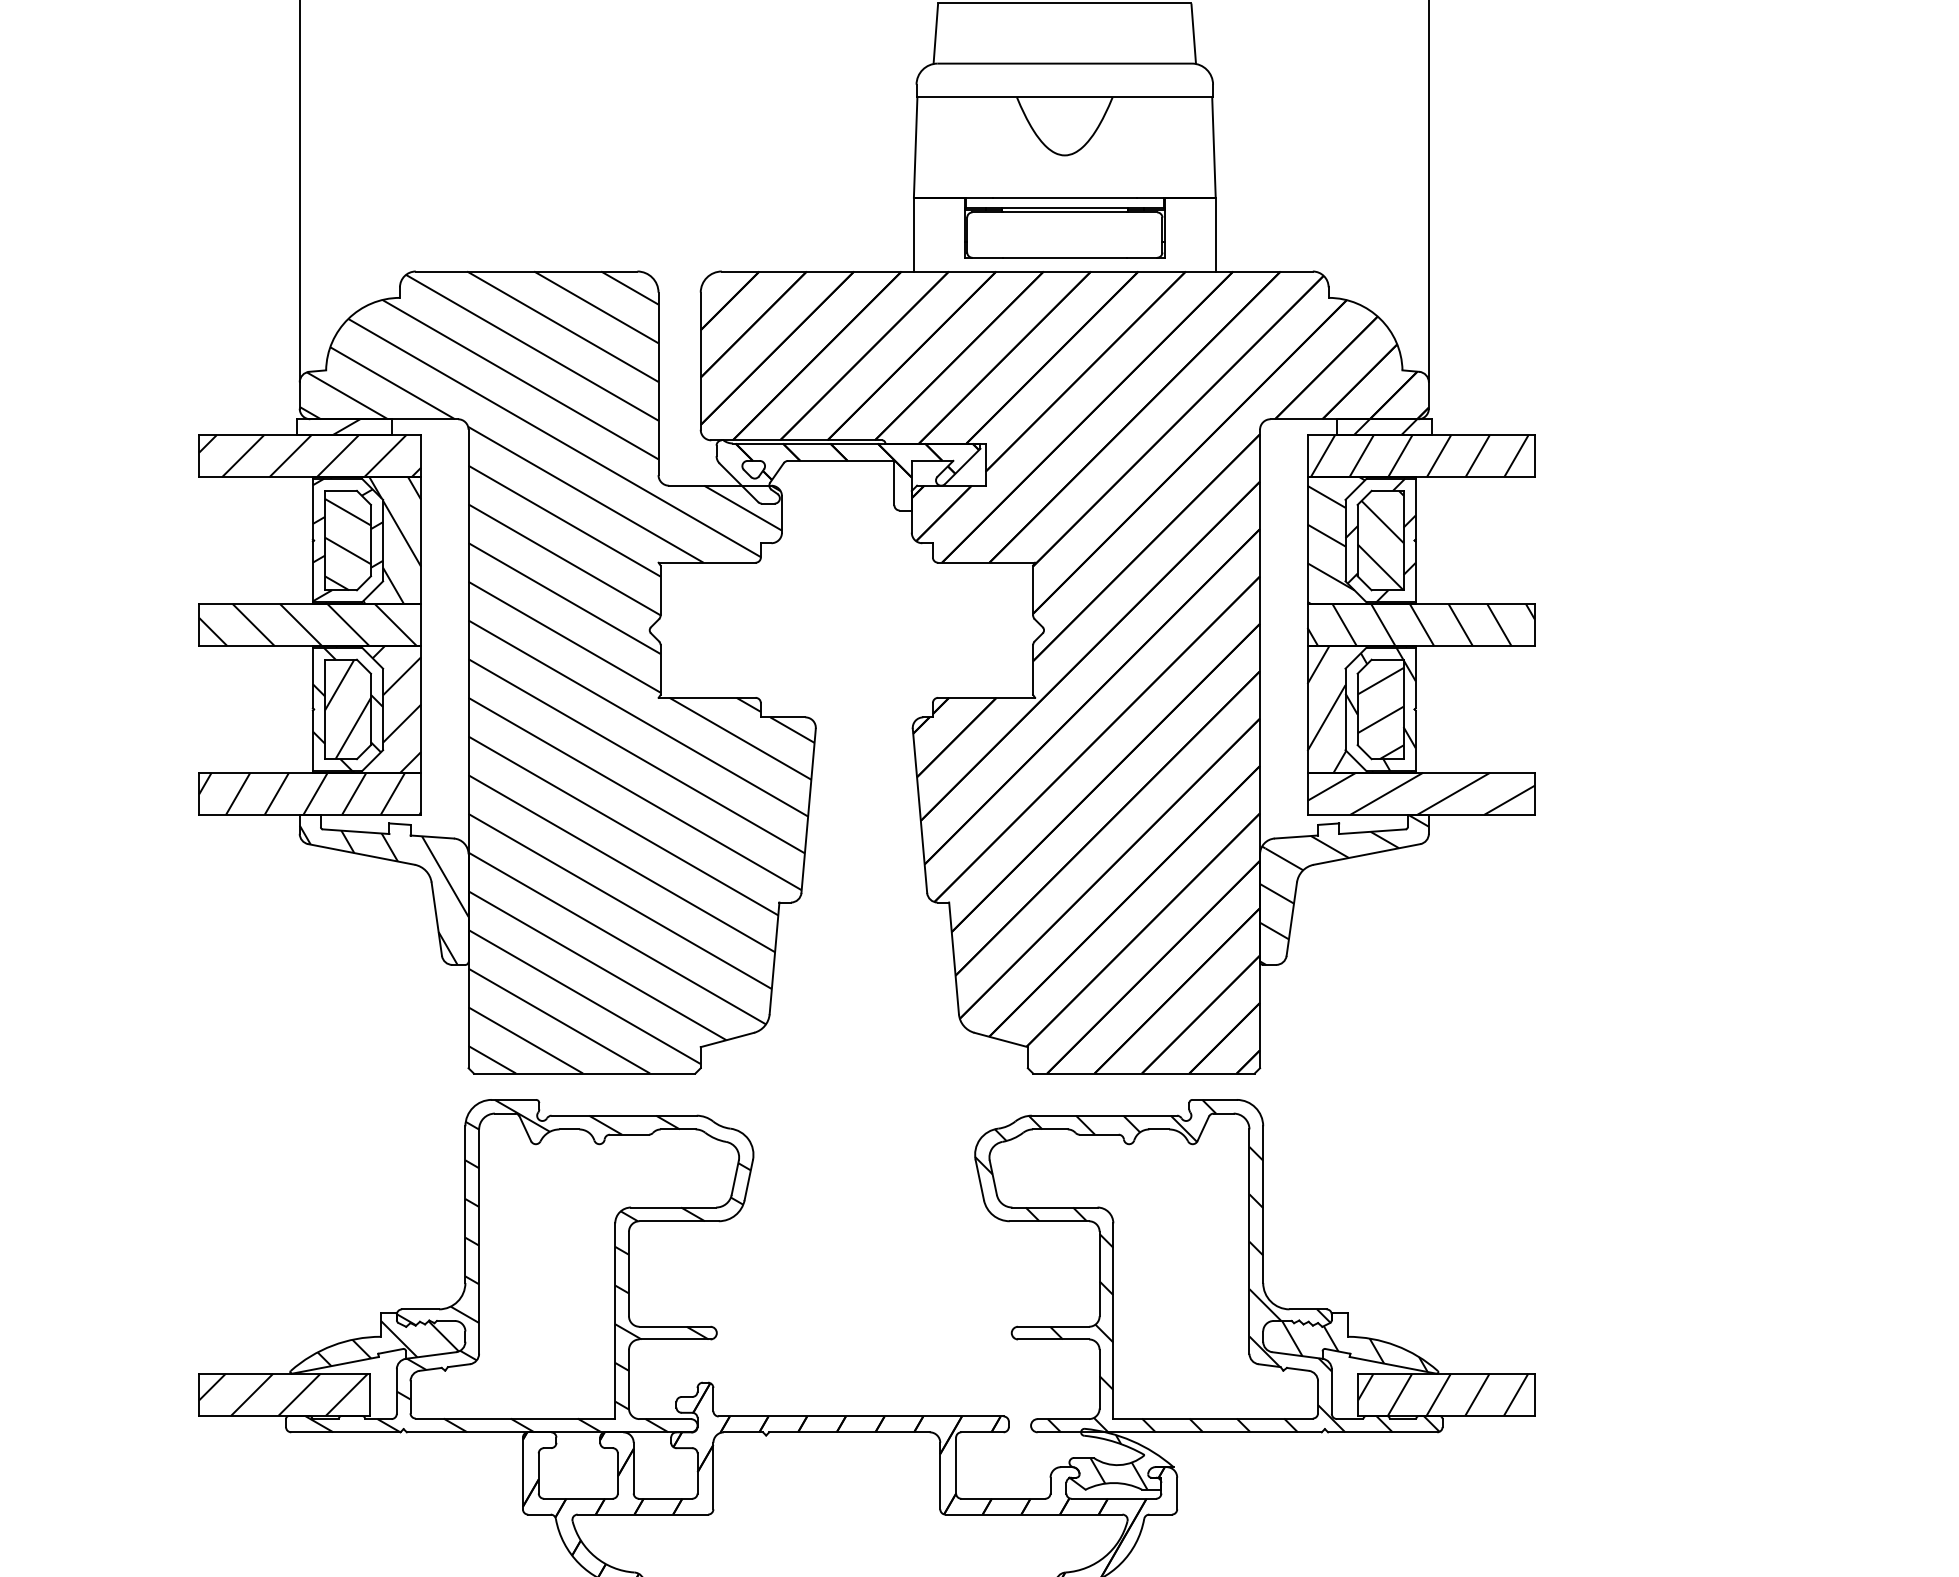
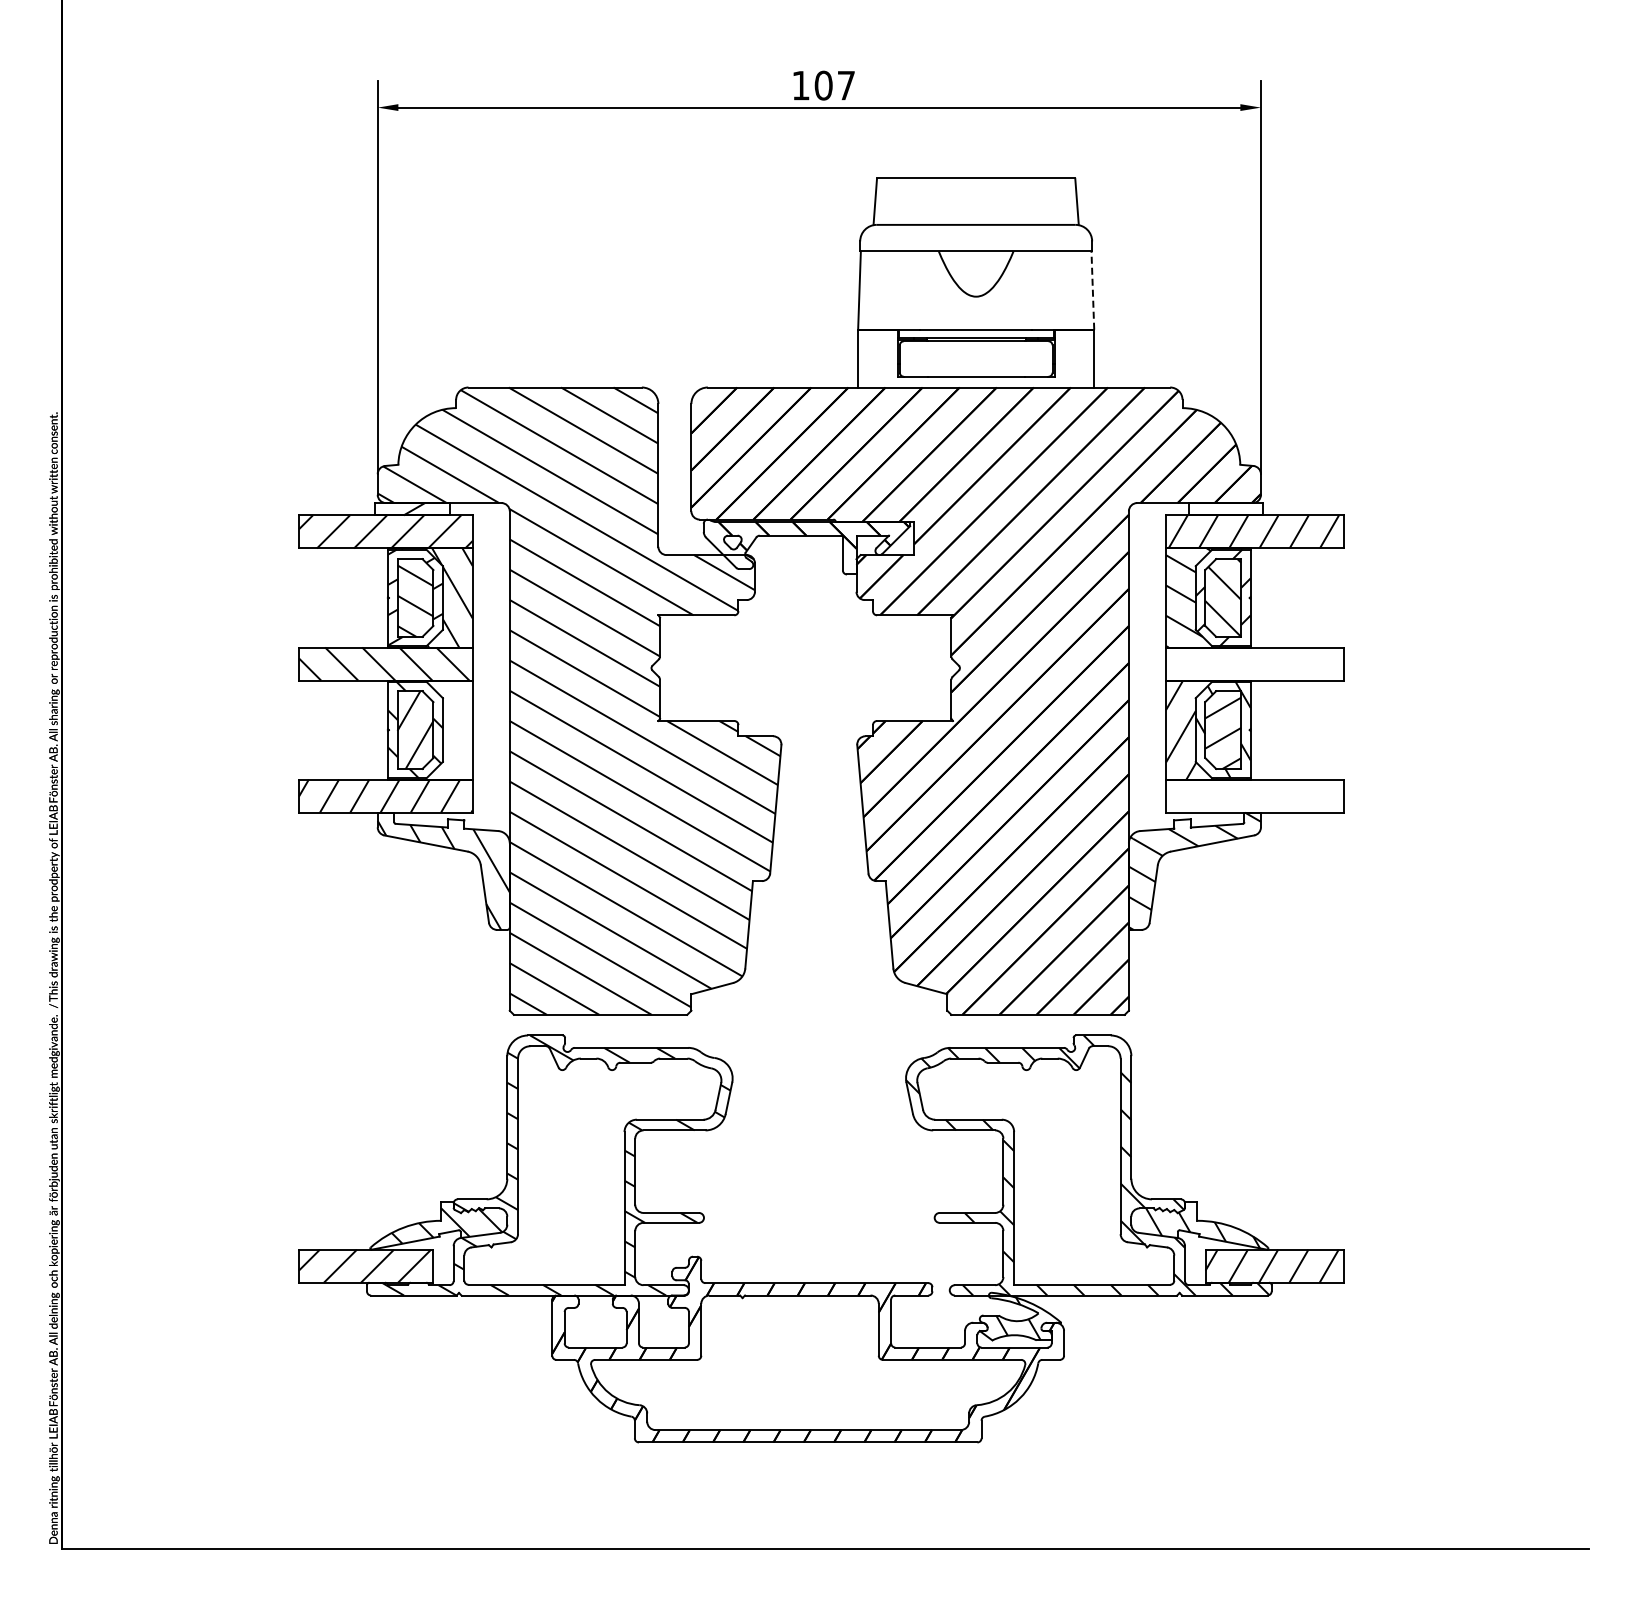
line: (1213, 147) -> (1092, 290), solid -> dashed
hatch: (1384, 427) -> (1226, 509), removed
hatch: (1420, 624) -> (1254, 663), removed
hatch: (378, 708) -> (439, 729), removed
hatch: (1420, 793) -> (1254, 795), removed

